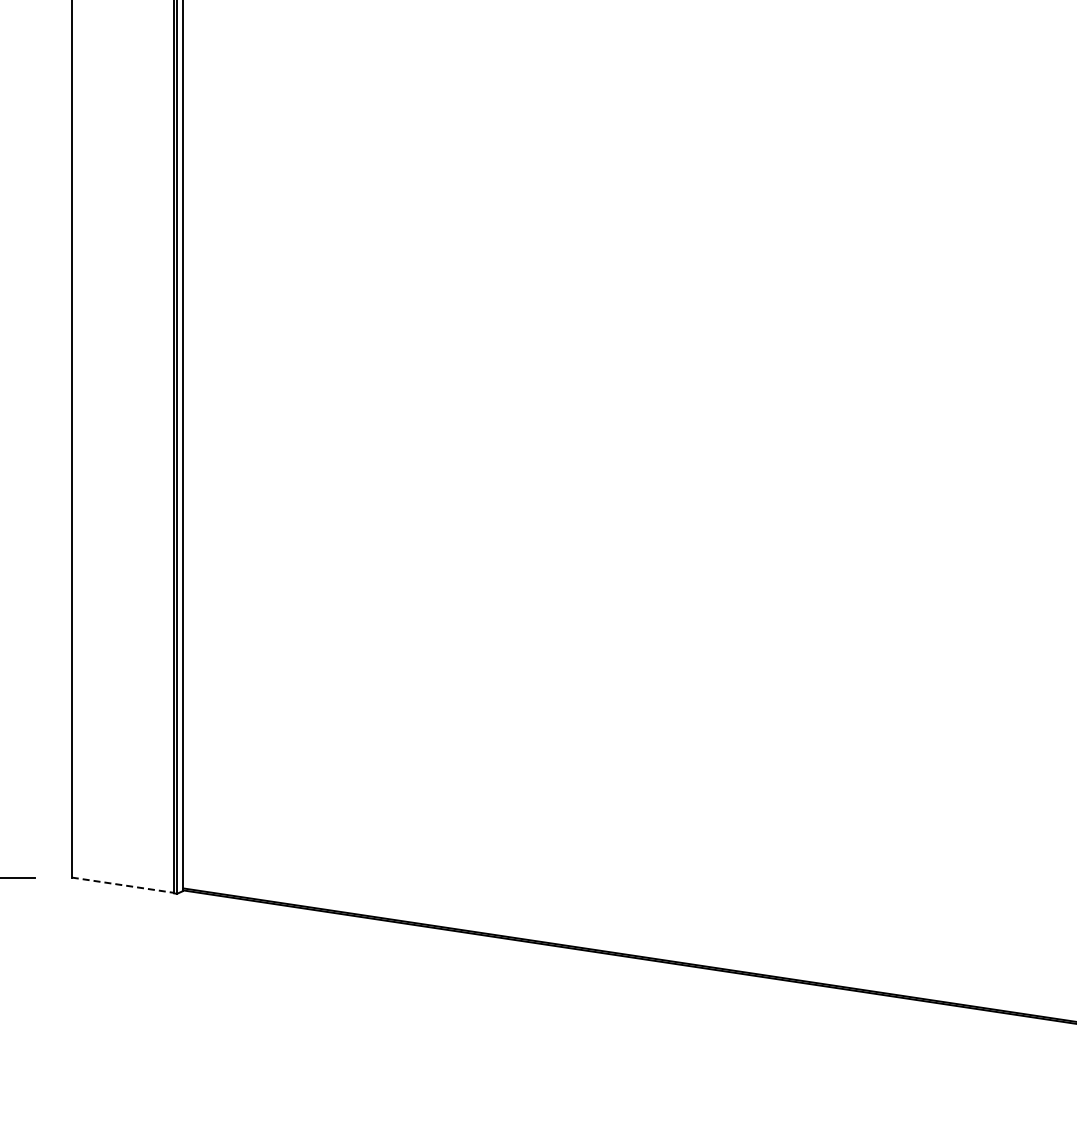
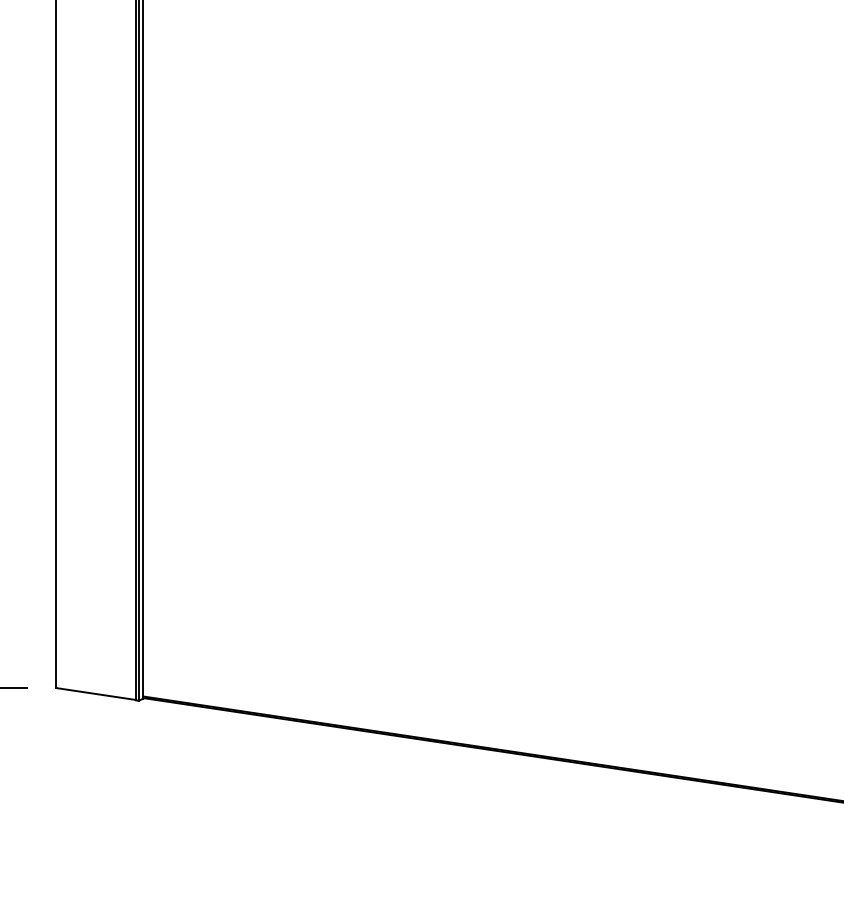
line: (122, 885) -> (95, 694), dashed -> solid

